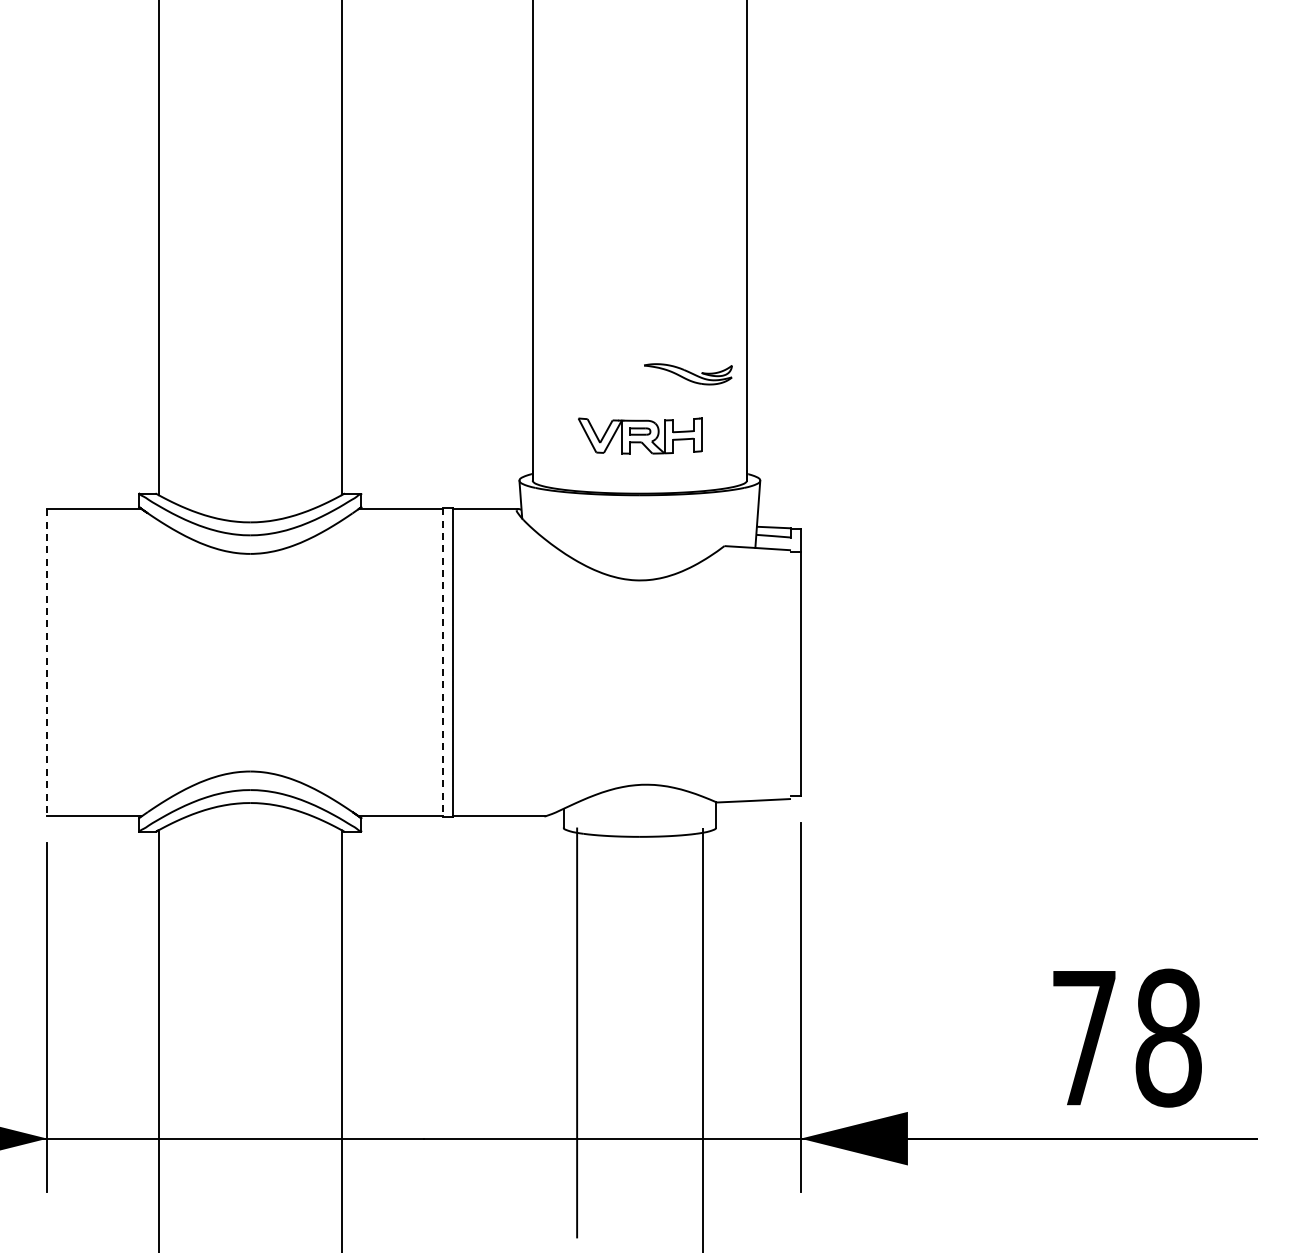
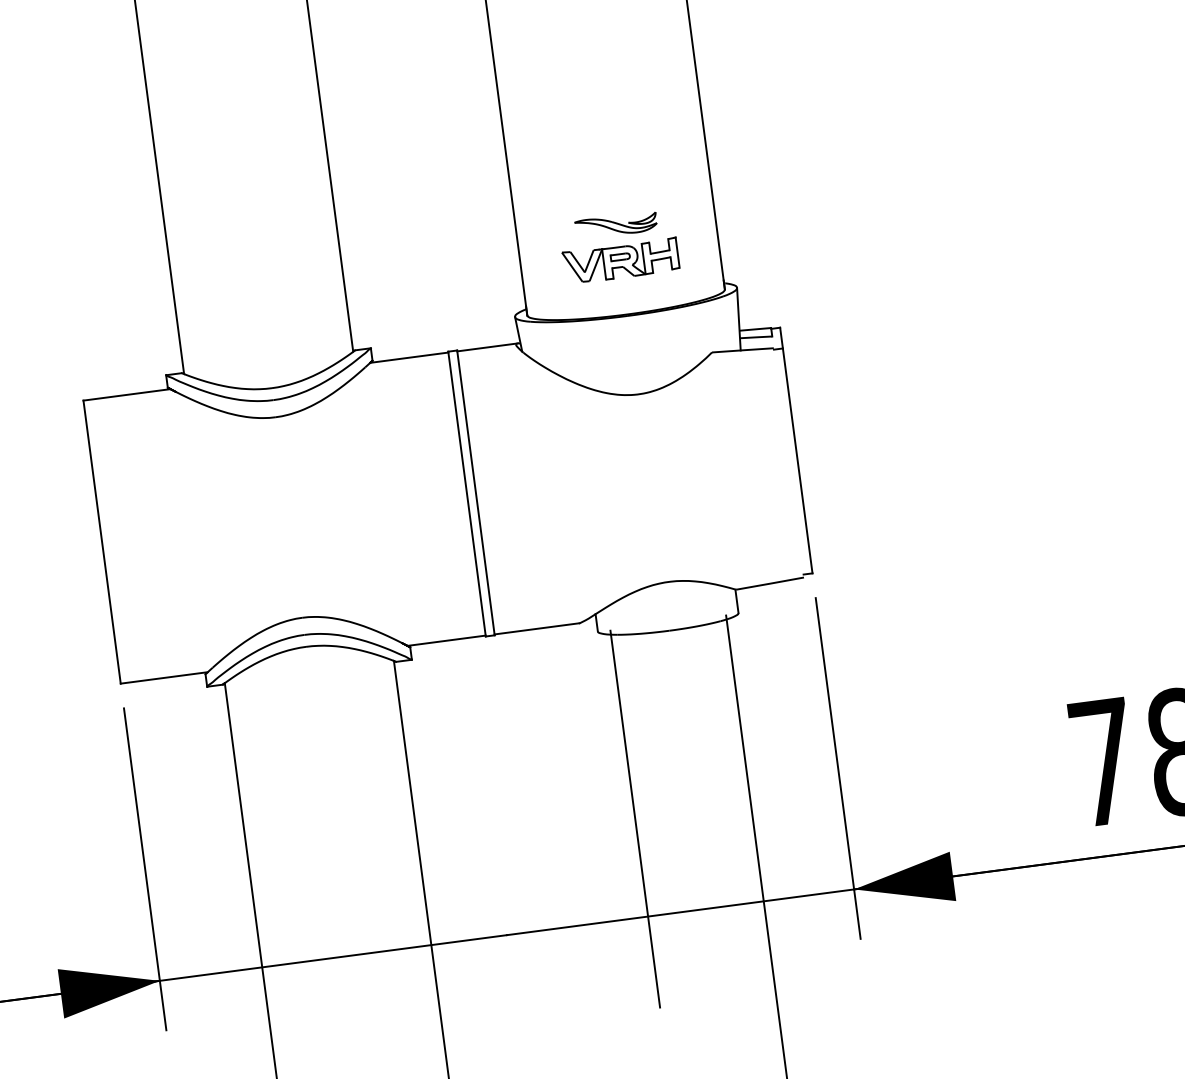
part: (688, 374) -> (616, 225), moved
line: (47, 662) -> (102, 541), dashed -> solid
line: (443, 662) -> (467, 493), dashed -> solid

